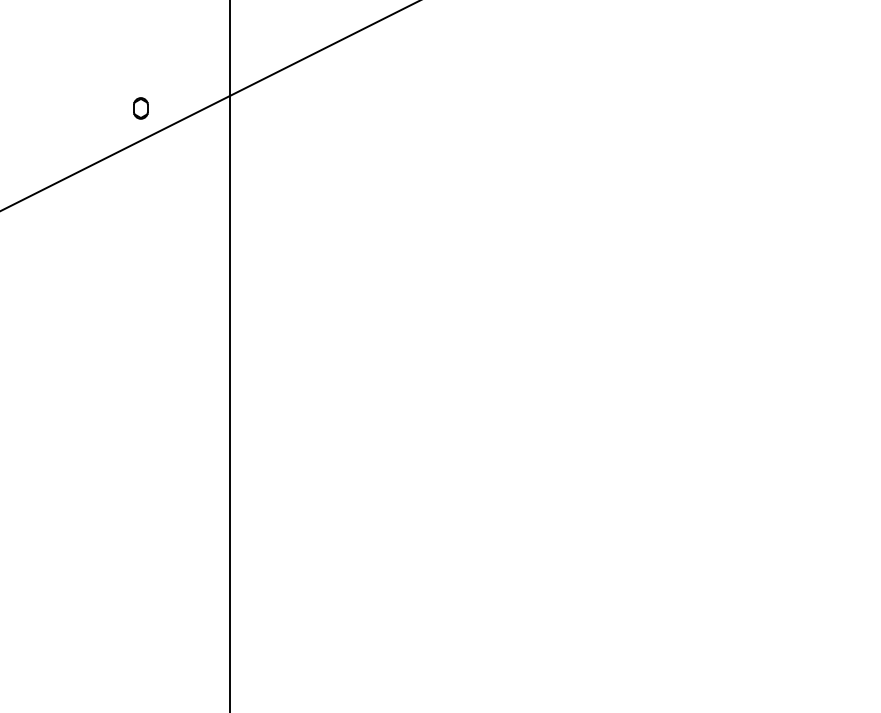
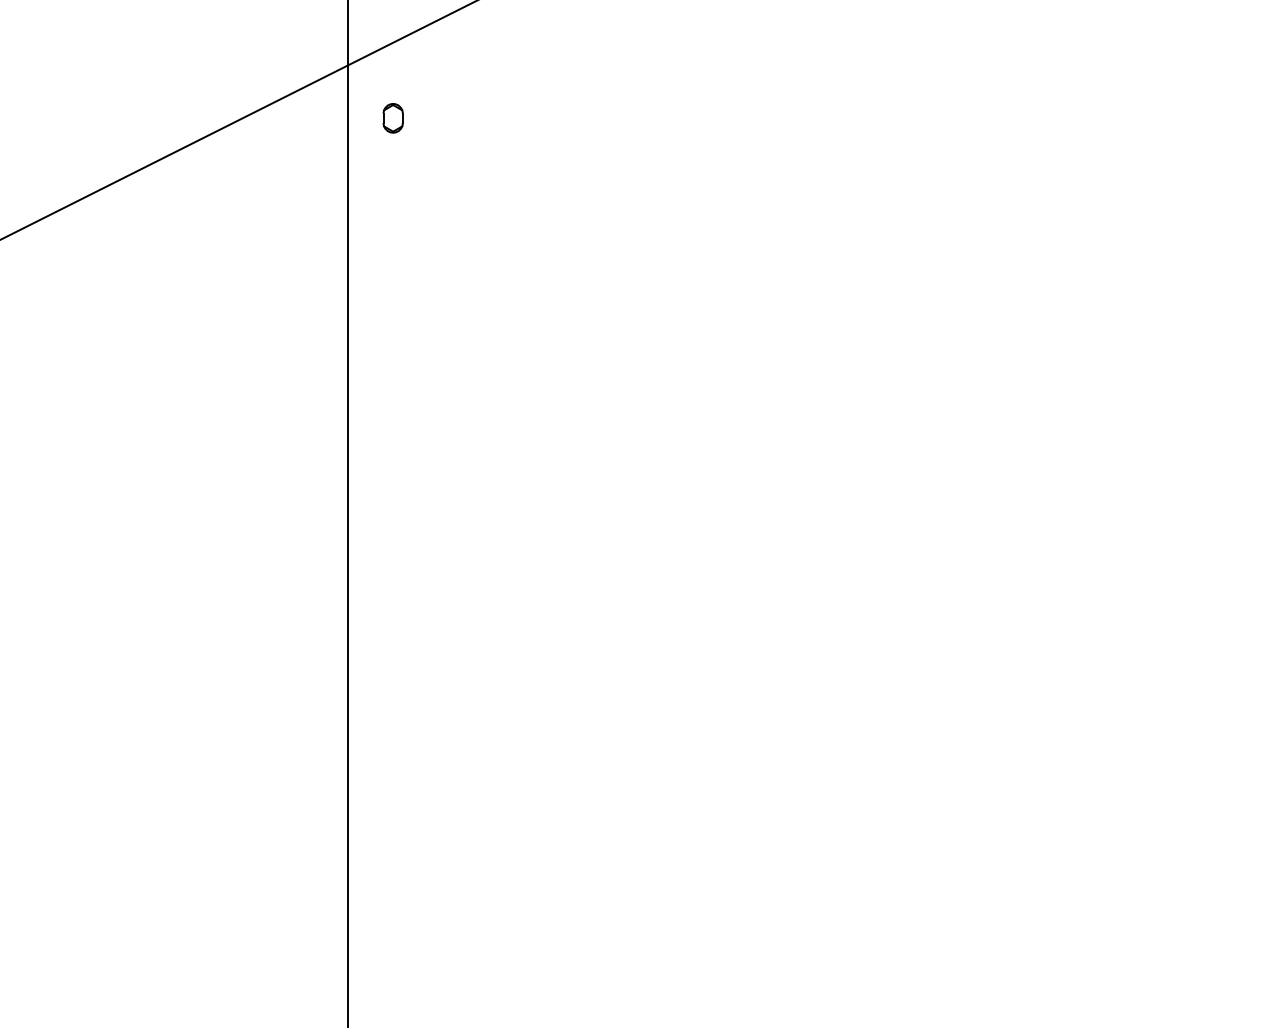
part: (140, 108) -> (392, 118), moved

